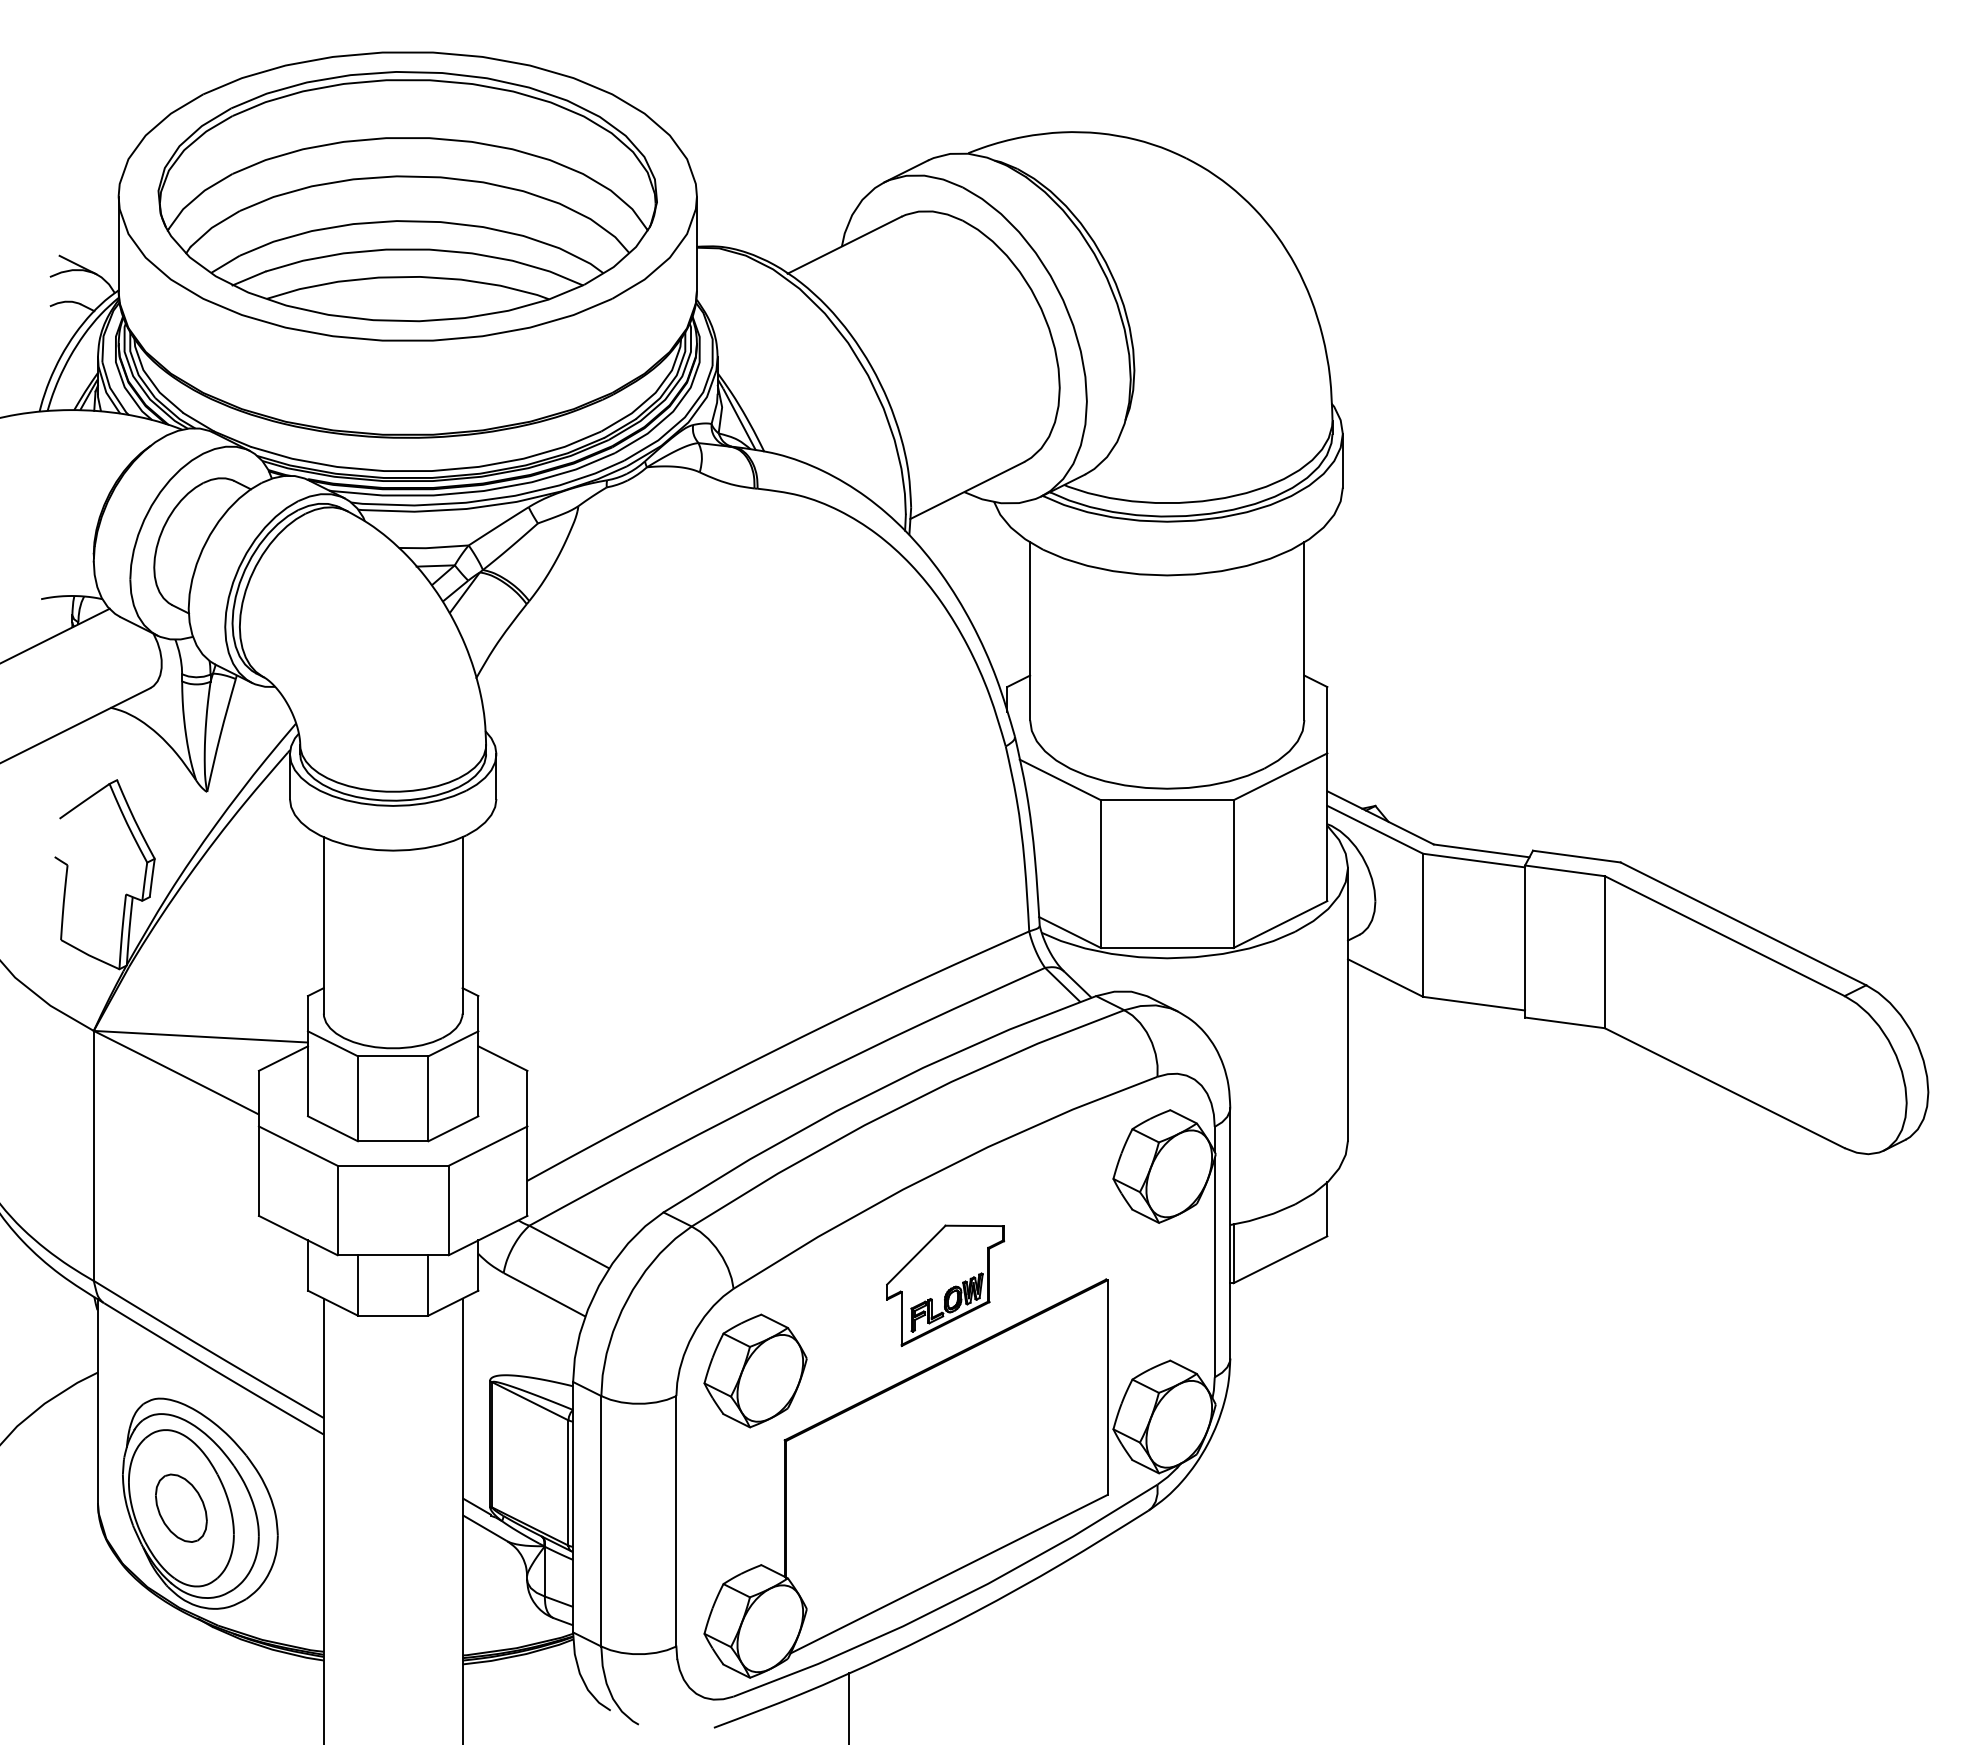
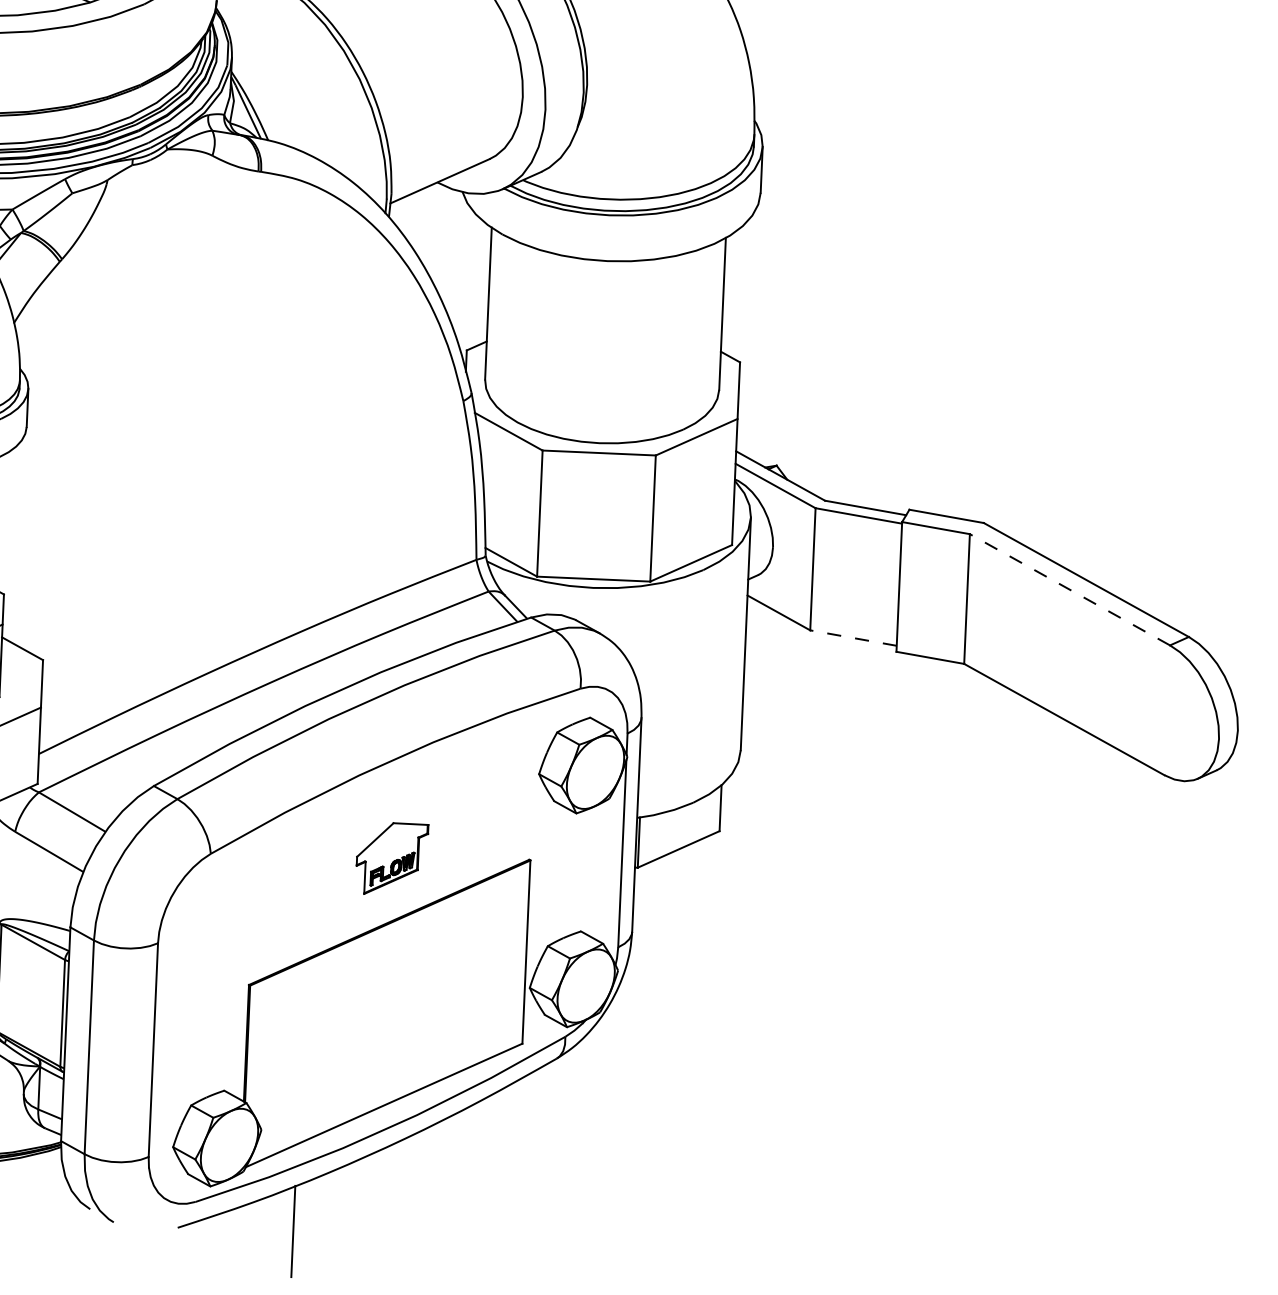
line: (1724, 935) -> (1069, 589), solid -> dashed
line: (1473, 1003) -> (852, 637), solid -> dashed
part: (945, 1285) -> (391, 858), size x0.7
part: (755, 1370) -> (226, 924), removed

